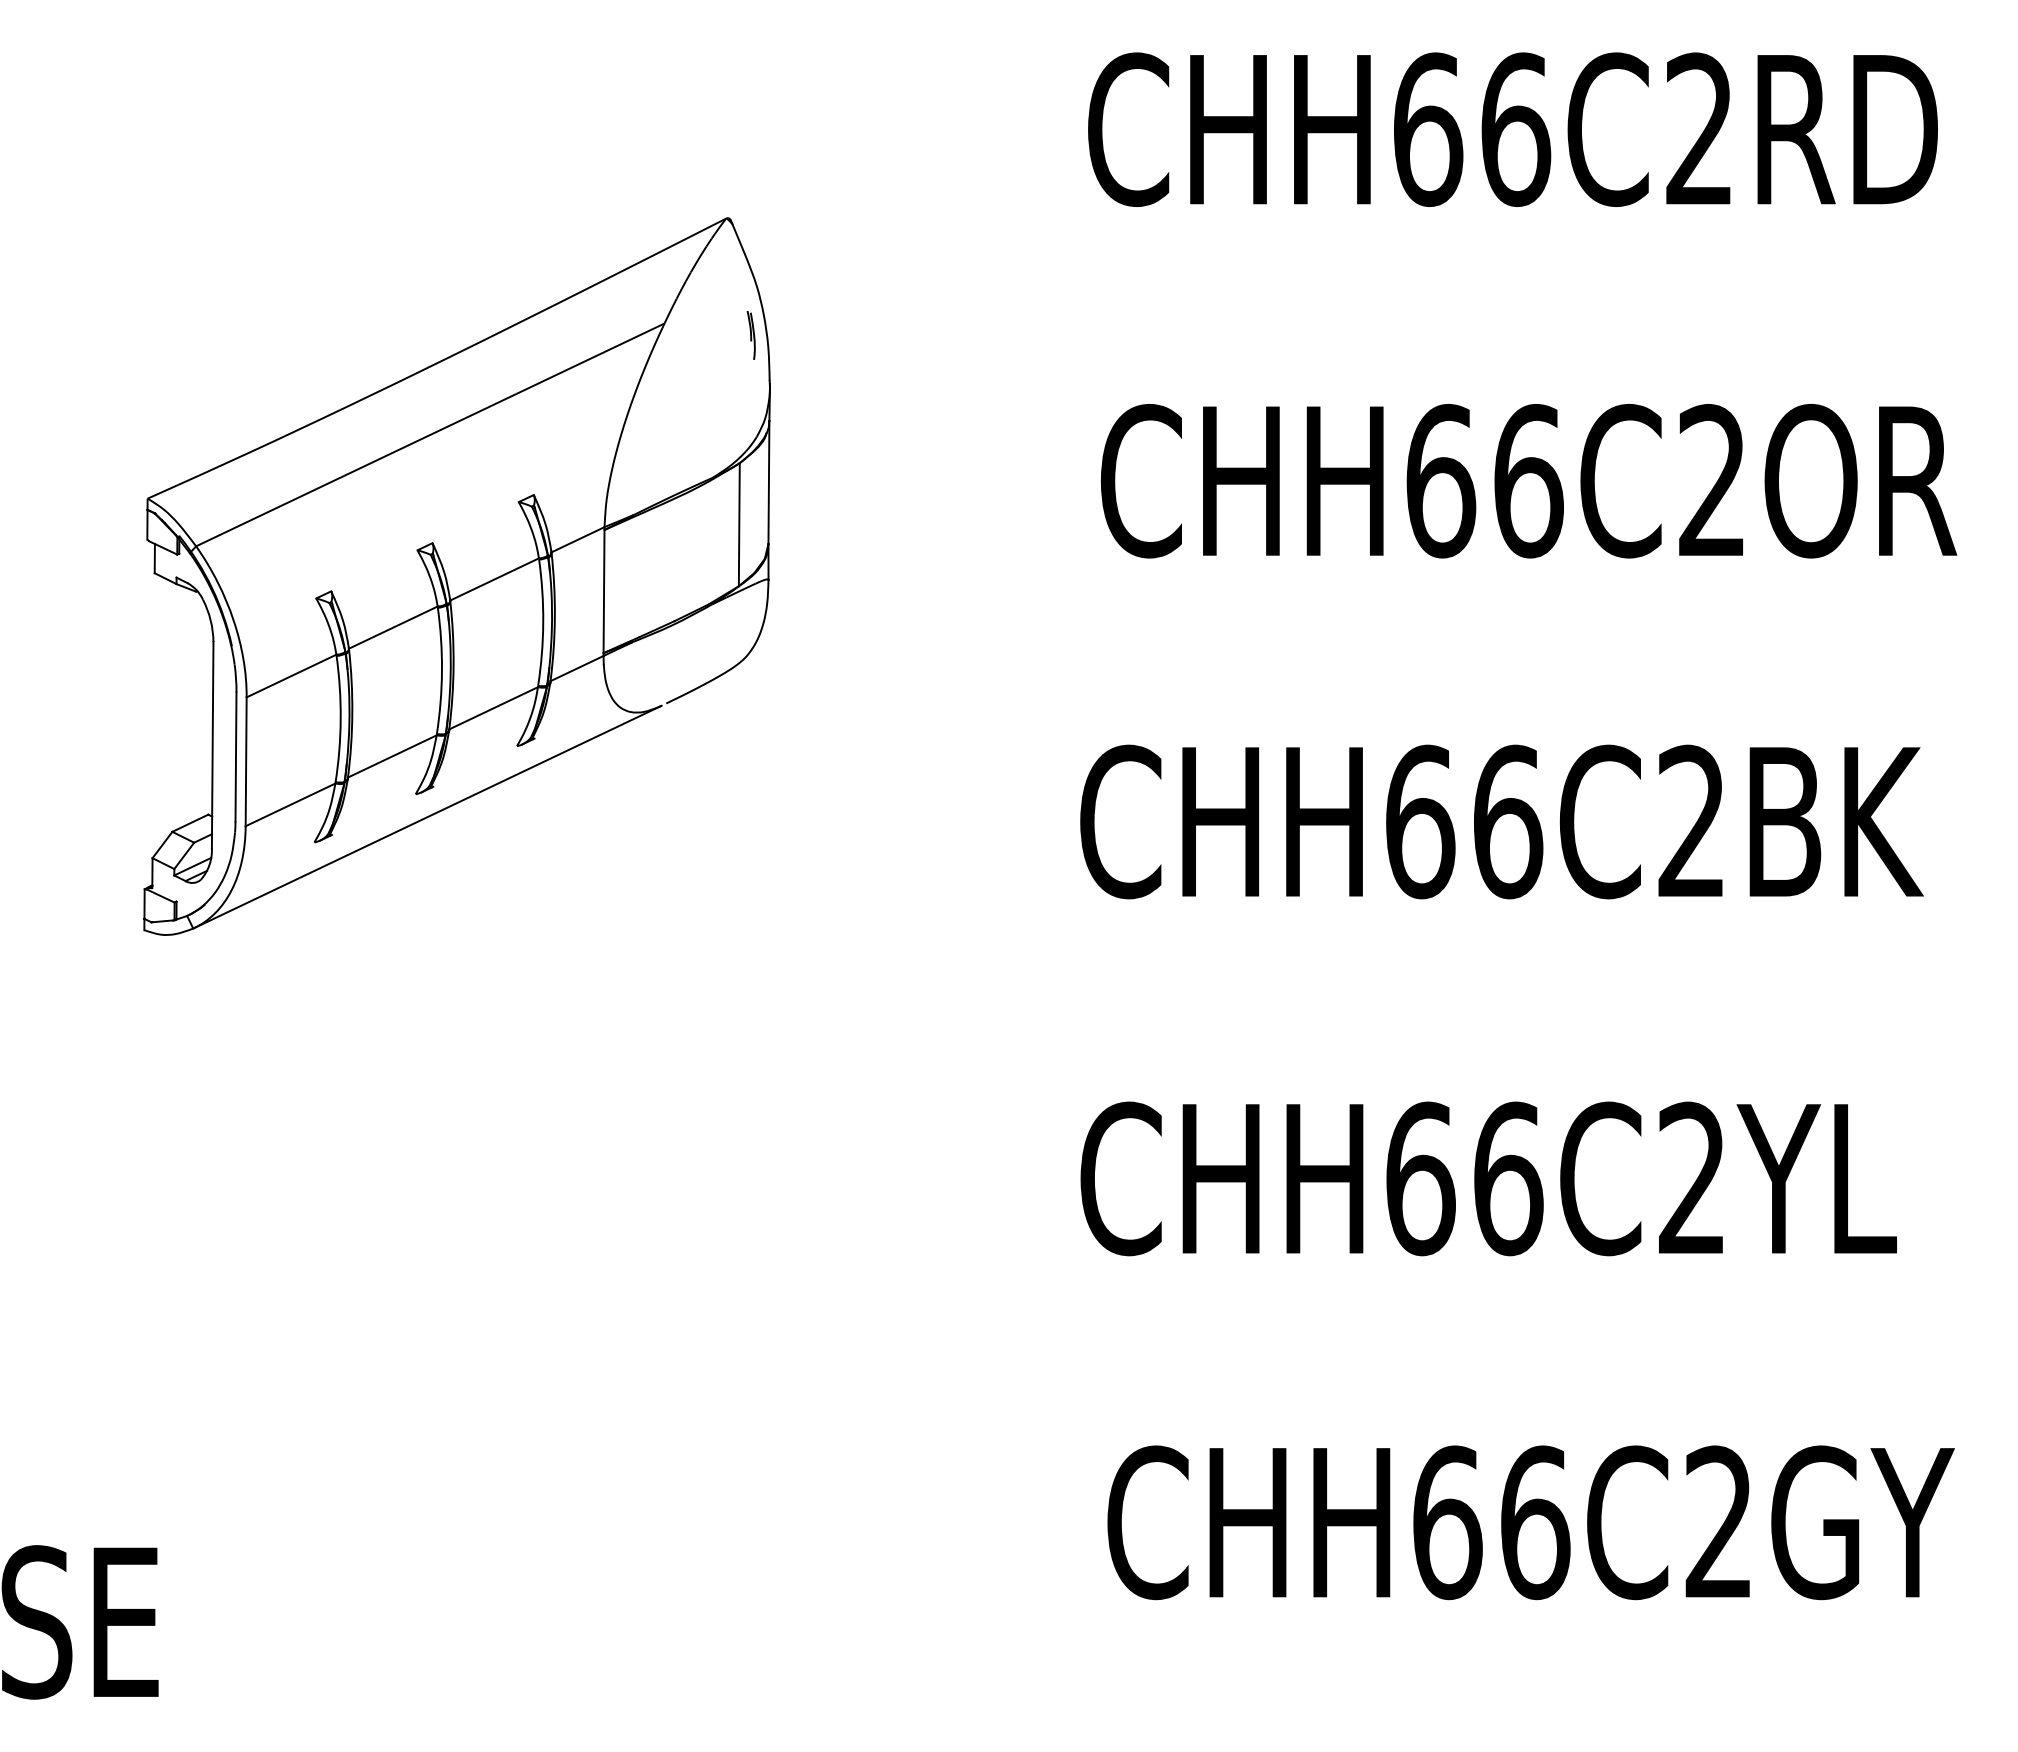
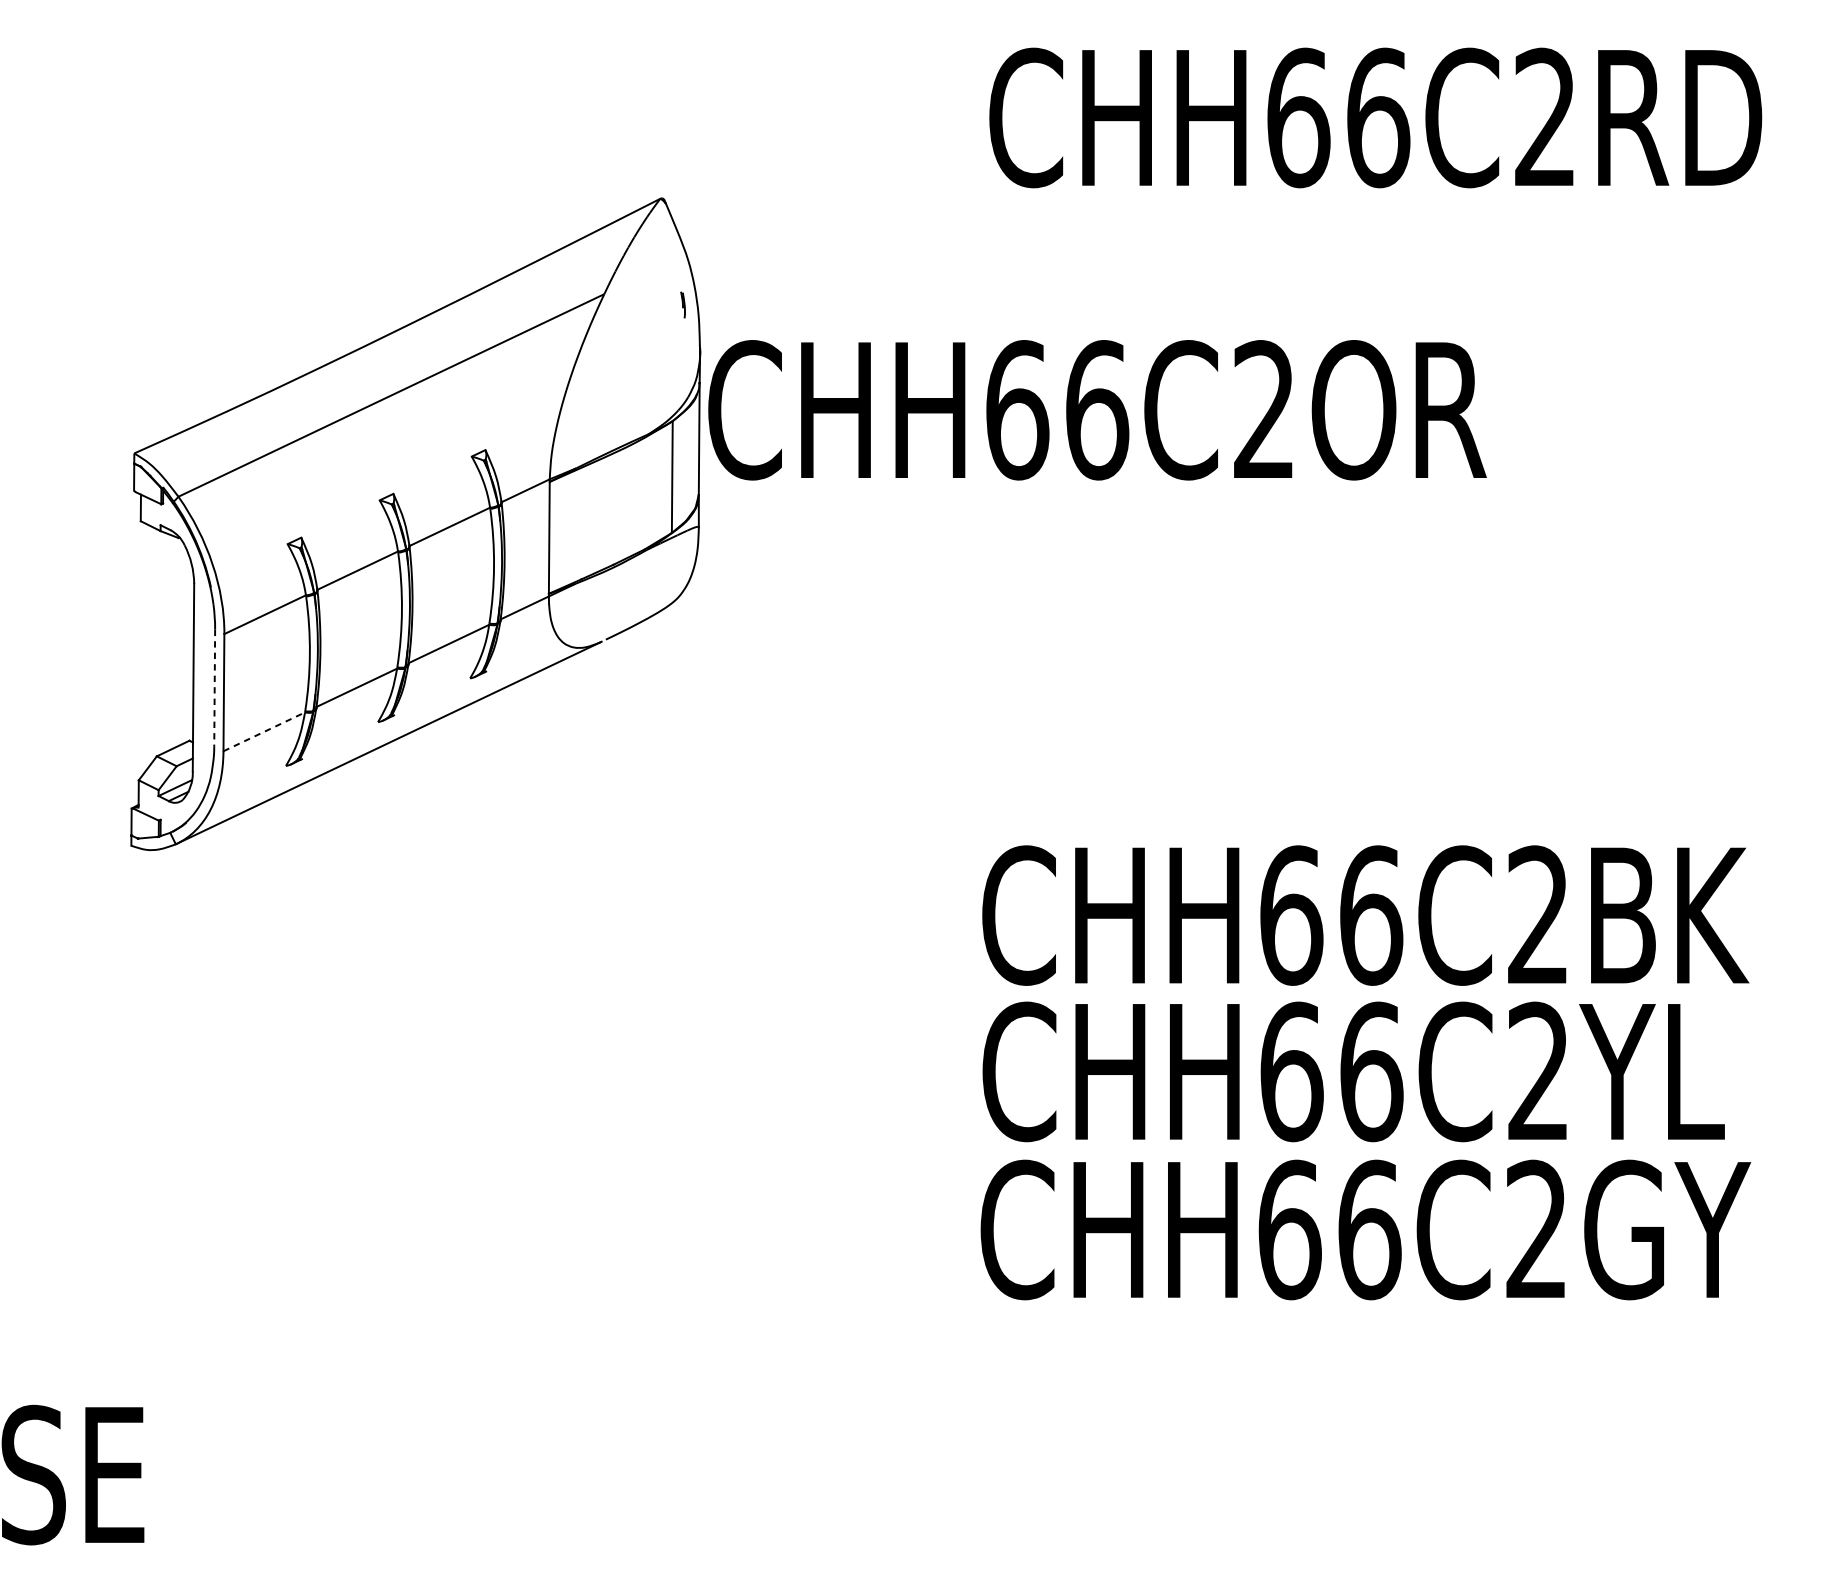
part: (750, 335) -> (682, 305), size x0.6
text: (1528, 481) -> (1097, 410), moved
line: (236, 757) -> (215, 688), solid -> dashed
line: (290, 804) -> (264, 731), solid -> dashed
text: (1501, 821) -> (1365, 915), moved
text: (1530, 1522) -> (1365, 1229), moved

